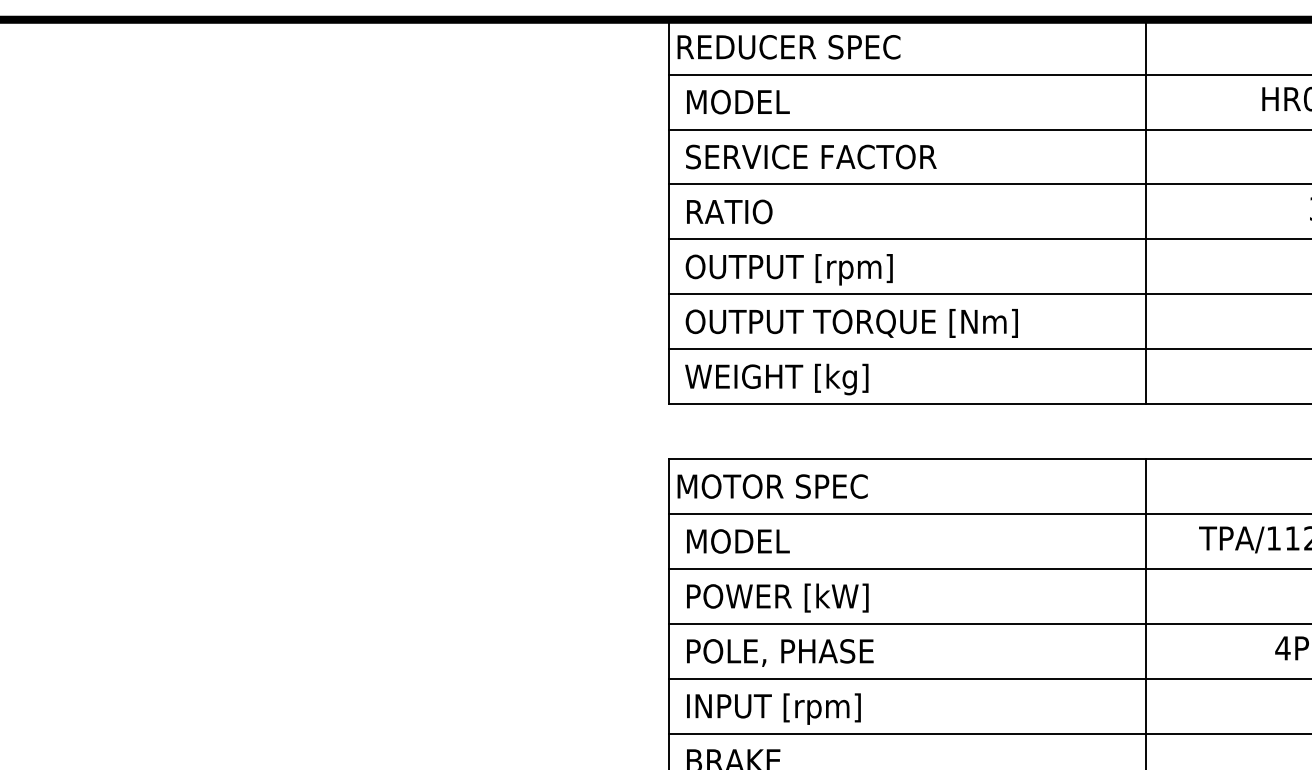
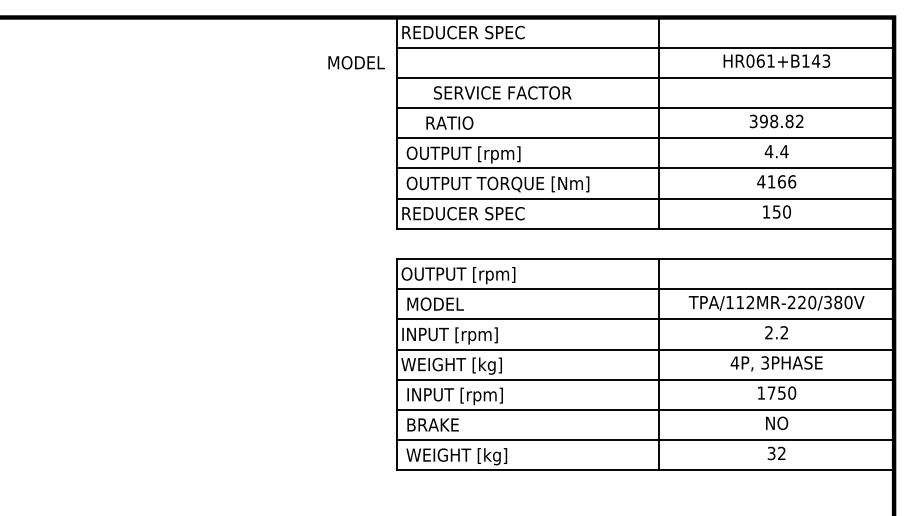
text: (738, 101) -> (356, 62), moved
text: (810, 156) -> (502, 92), moved
text: (728, 210) -> (449, 122), moved
text: (789, 378) -> (463, 214), WEIGHT [kg] -> REDUCER SPEC
text: (779, 489) -> (458, 275), MOTOR SPEC -> OUTPUT [rpm]
text: (772, 598) -> (454, 335), POWER [kW] -> INPUT [rpm]
text: (774, 652) -> (455, 365), POLE, PHASE -> WEIGHT [kg]

